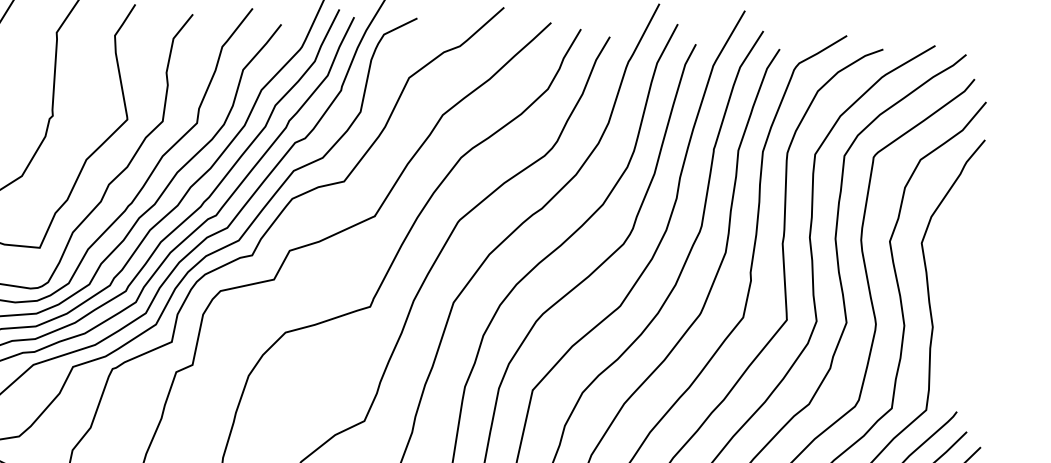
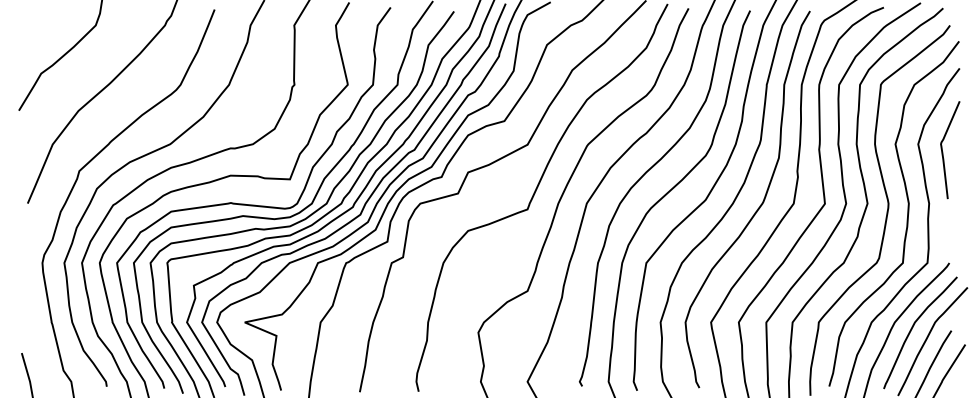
curve: (956, 256) -> (943, 152), added

